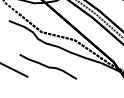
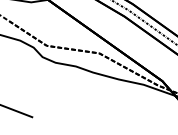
part: (48, 66) -> (62, 98), removed

